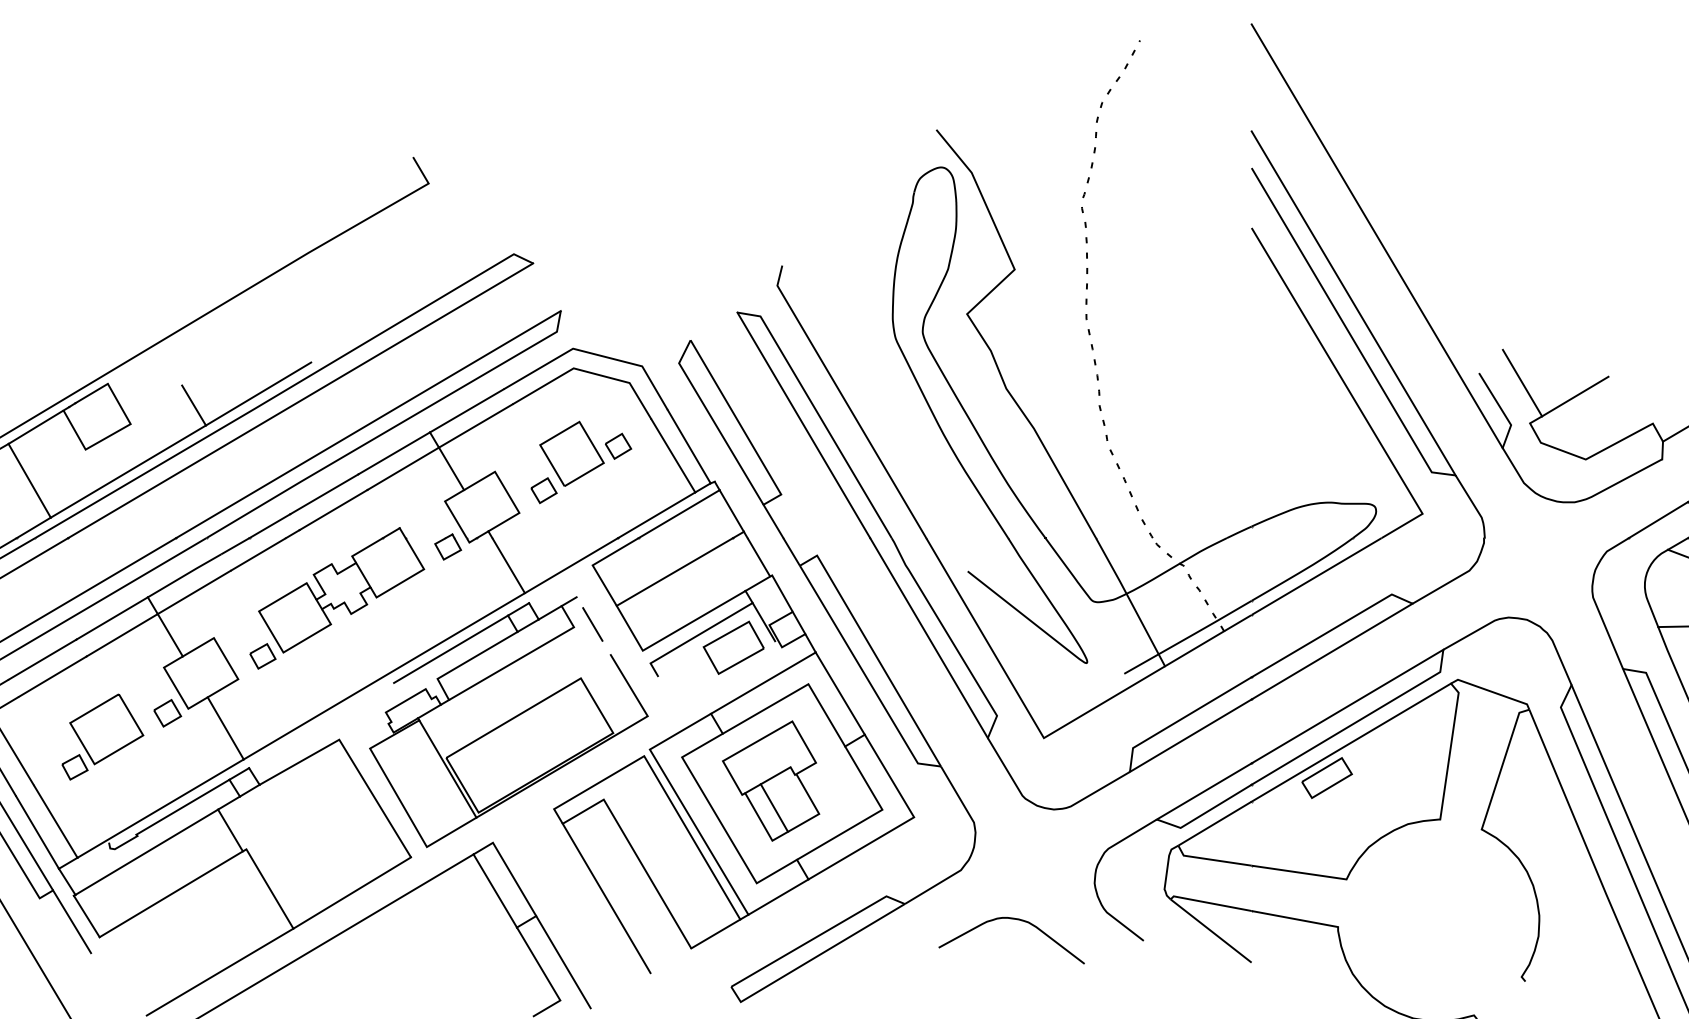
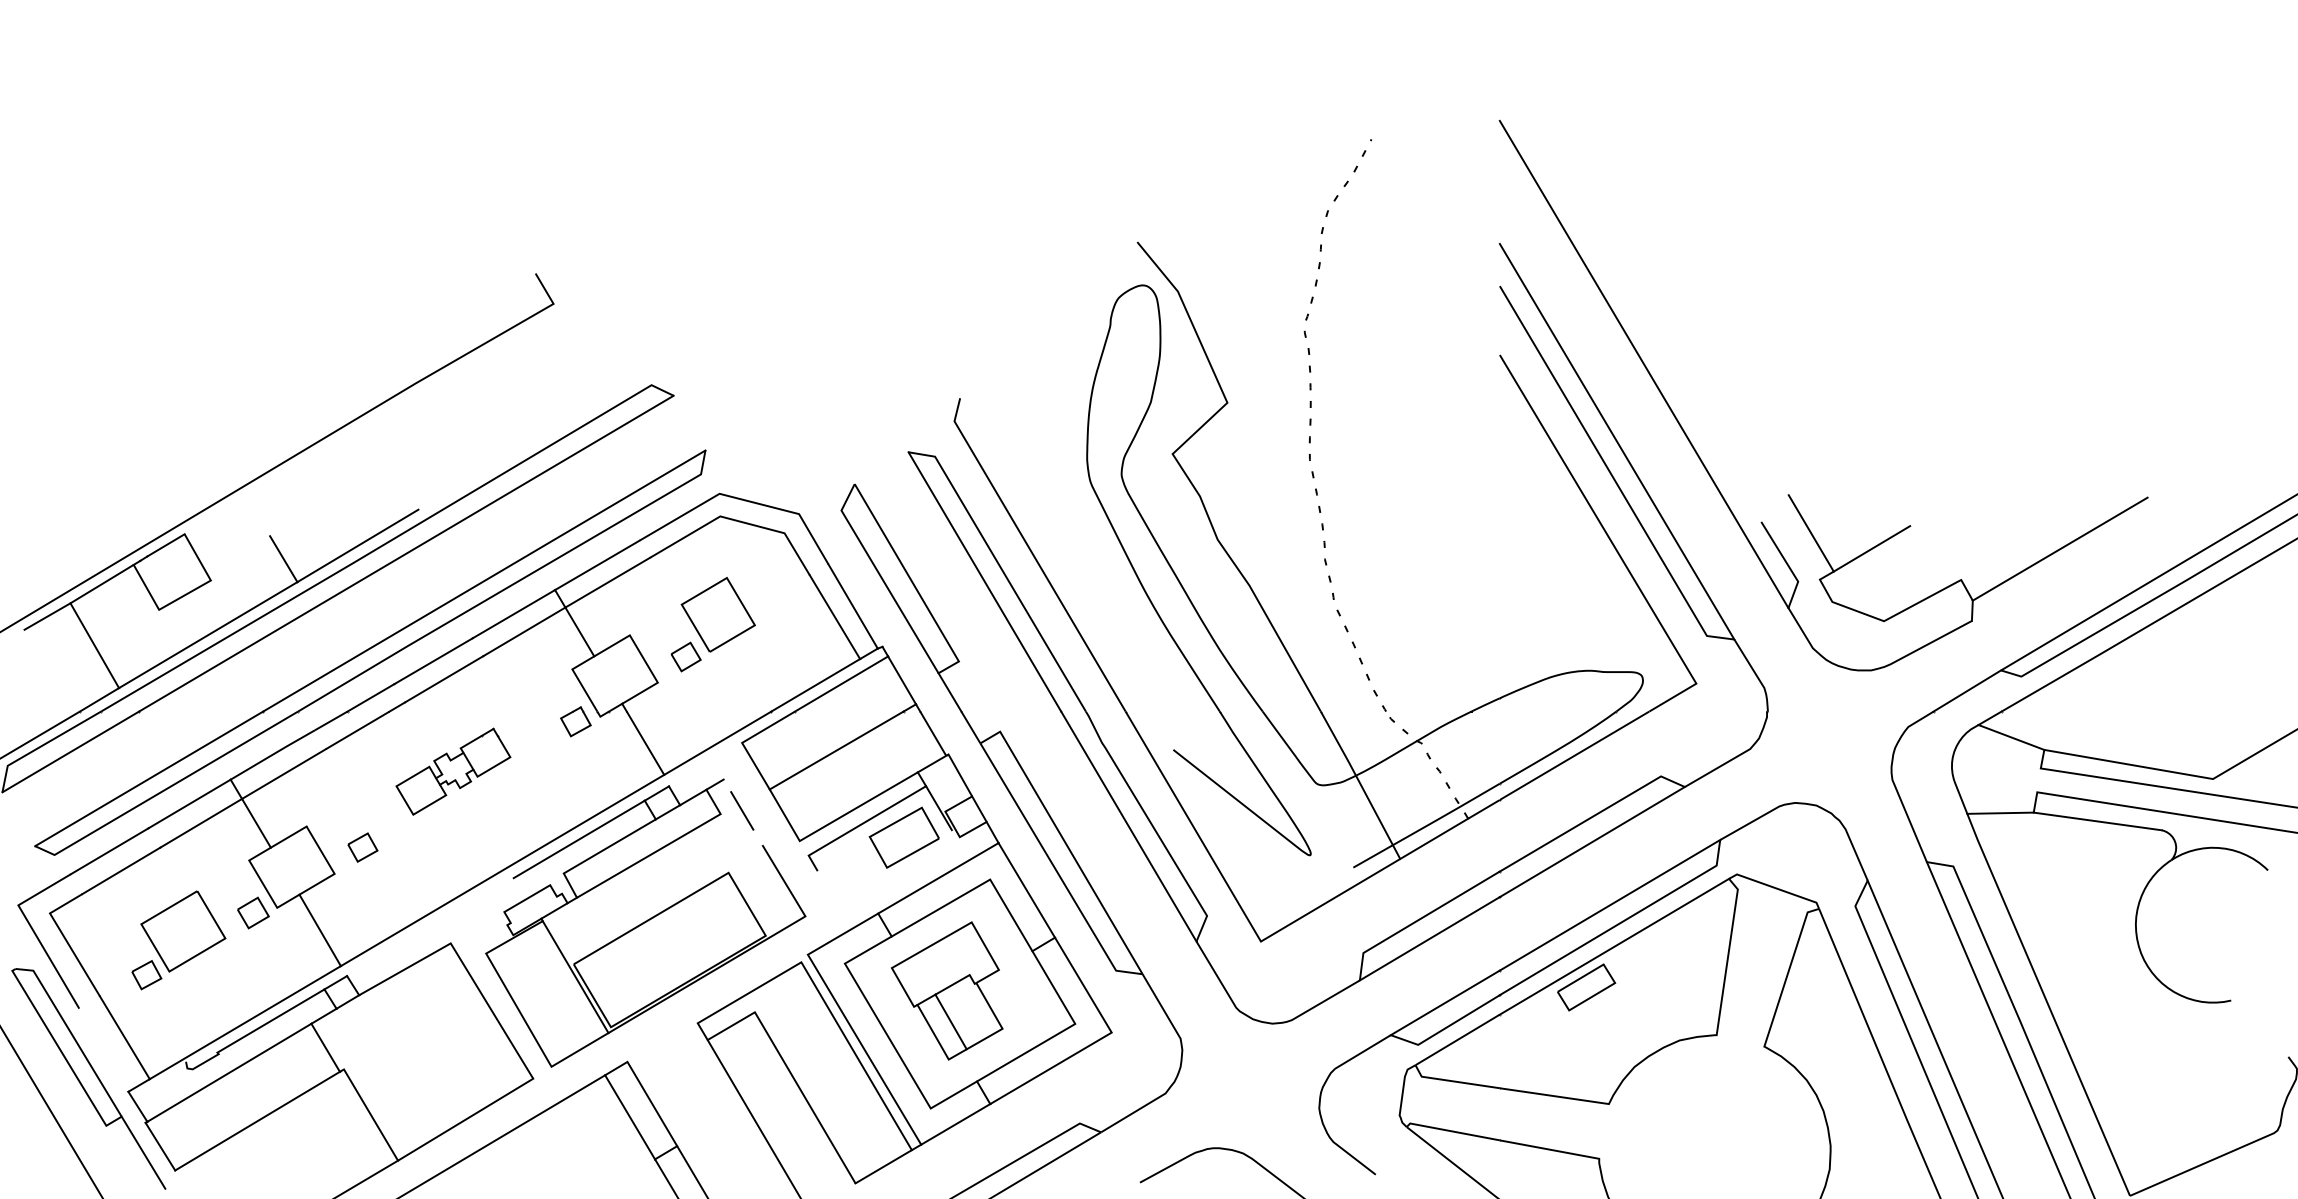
part: (618, 445) -> (771, 605), removed
part: (341, 590) -> (453, 771), size x0.6
line: (37, 831) -> (103, 1049), removed

